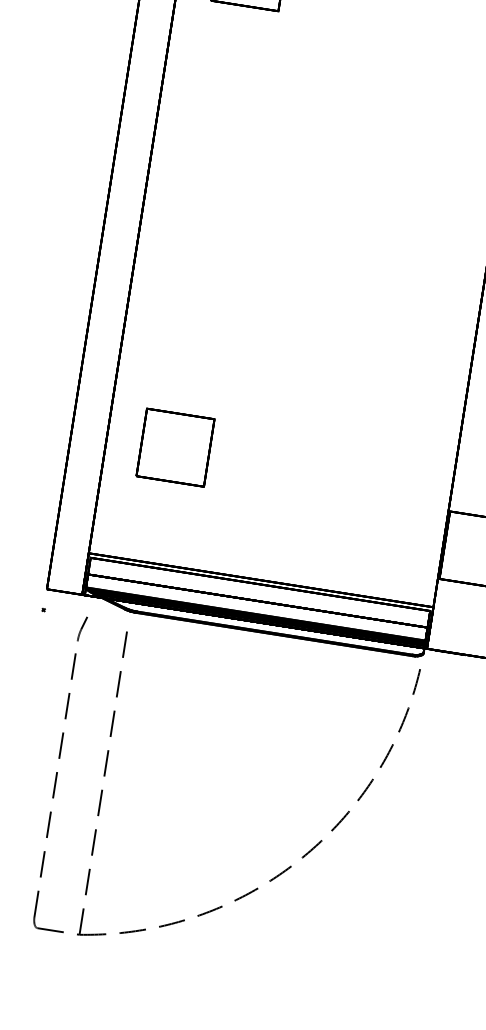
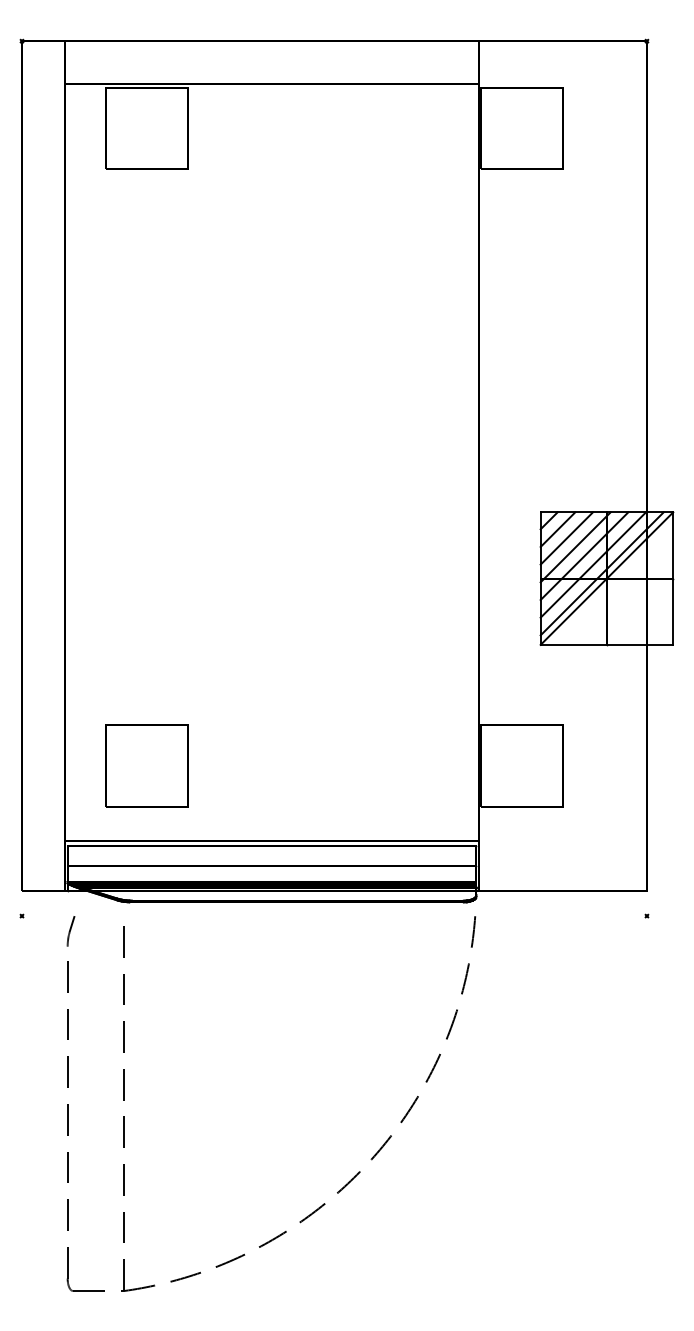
part: (175, 447) -> (146, 765), moved

